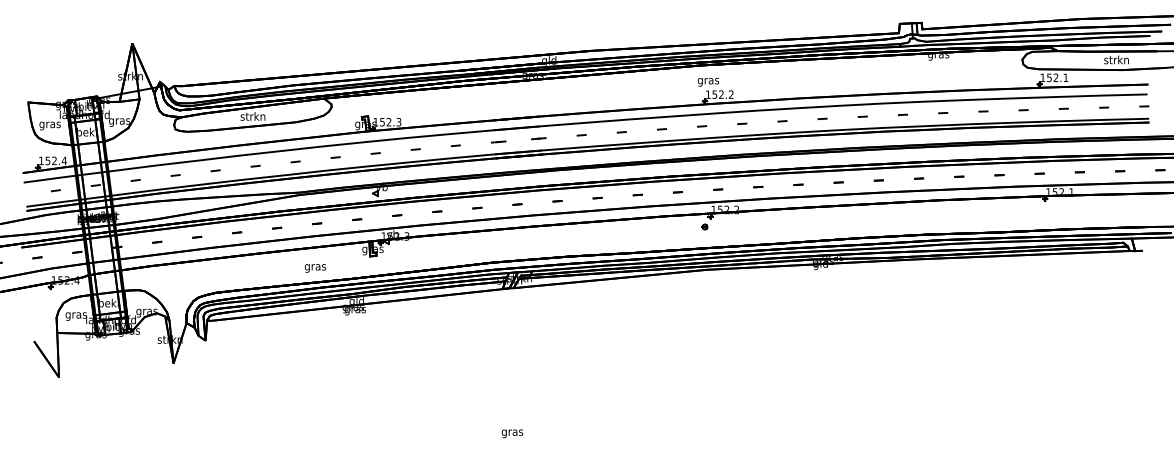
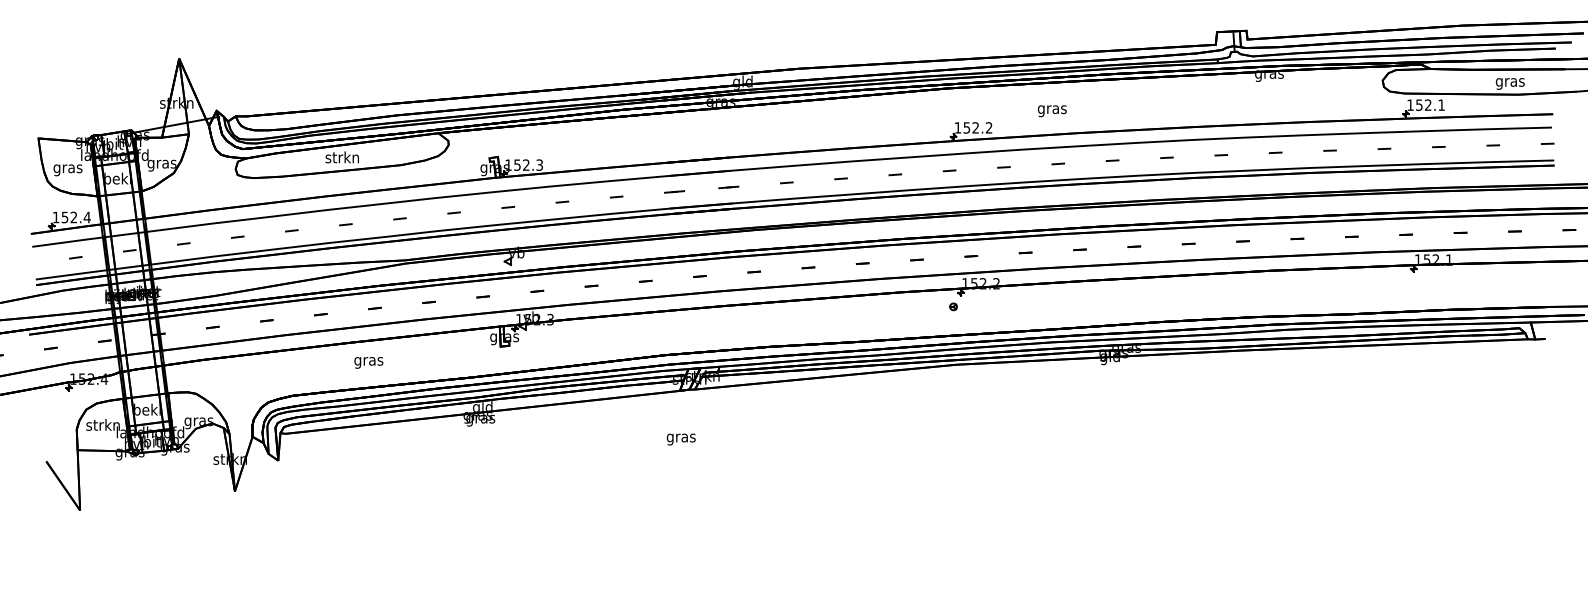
text: (1116, 61) -> (1509, 82), strkn -> gras
text: (707, 82) -> (1051, 111), moved
text: (315, 268) -> (368, 362), moved
text: (75, 315) -> (102, 426), gras -> strkn
text: (511, 433) -> (680, 439), moved

